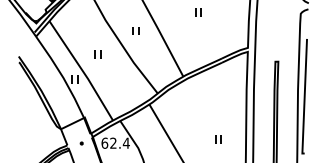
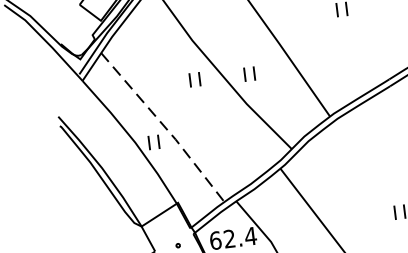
part: (135, 30) -> (249, 73), moved
part: (97, 54) -> (193, 80), moved
line: (82, 70) -> (164, 126), solid -> dashed

